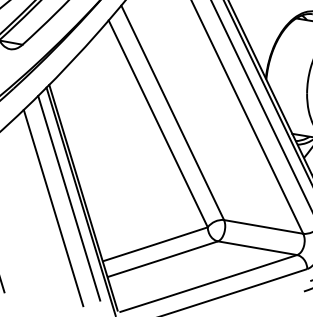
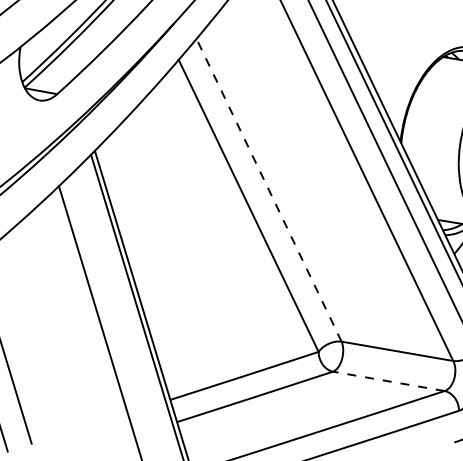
line: (173, 112) -> (269, 190), solid -> dashed
line: (68, 198) -> (122, 310), removed
line: (257, 248) -> (388, 381), solid -> dashed

